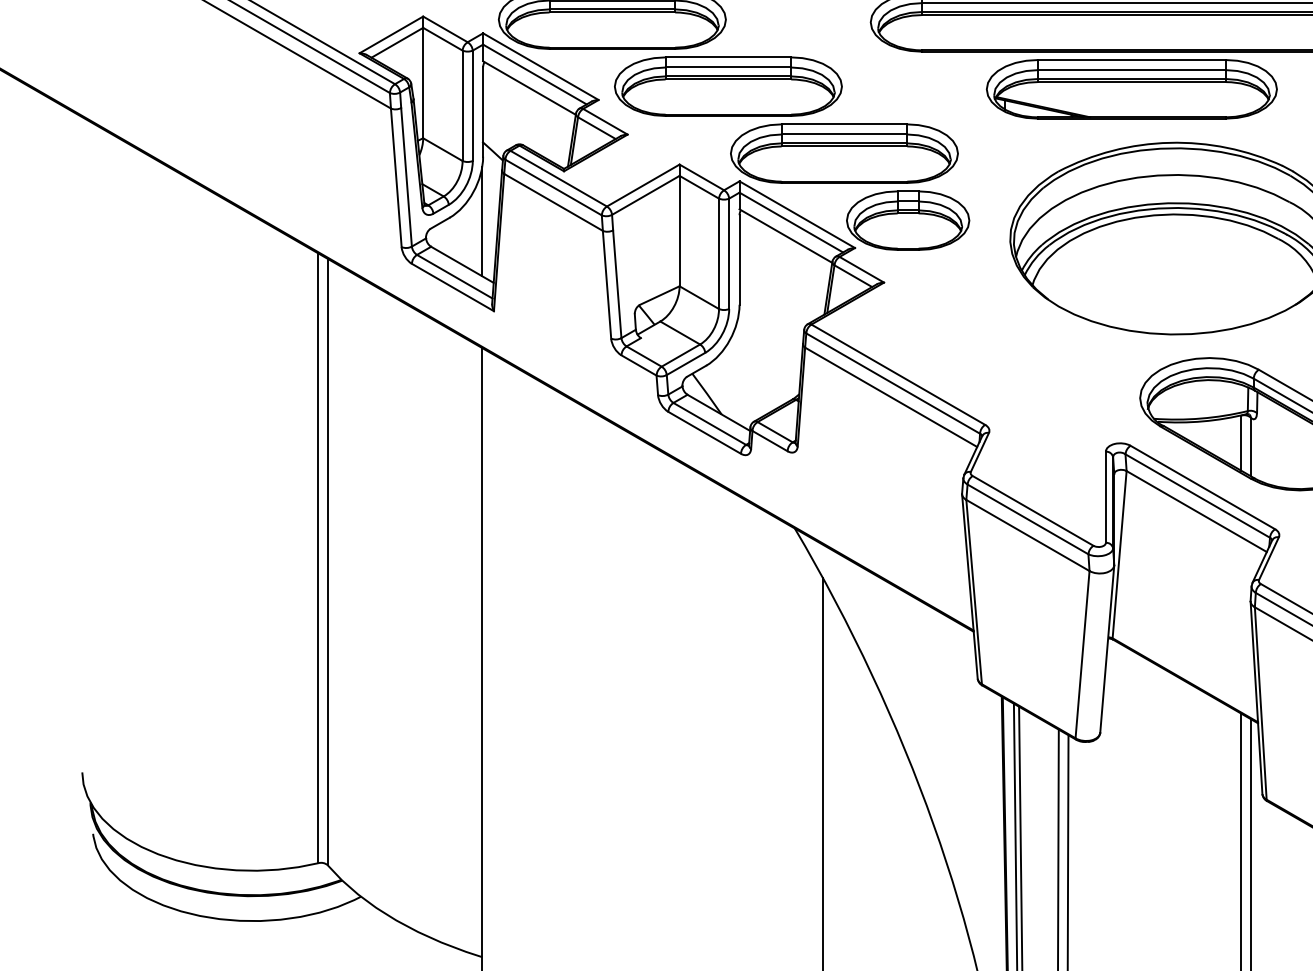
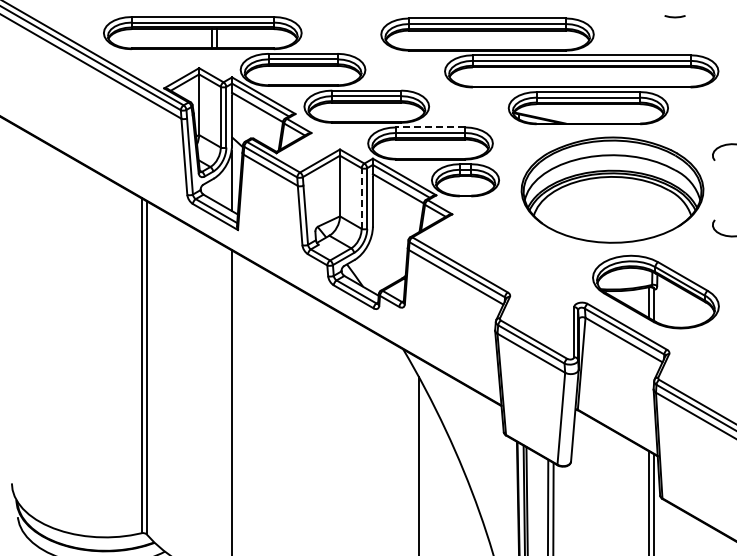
line: (844, 124) -> (430, 127), solid -> dashed
line: (718, 253) -> (361, 198), solid -> dashed

